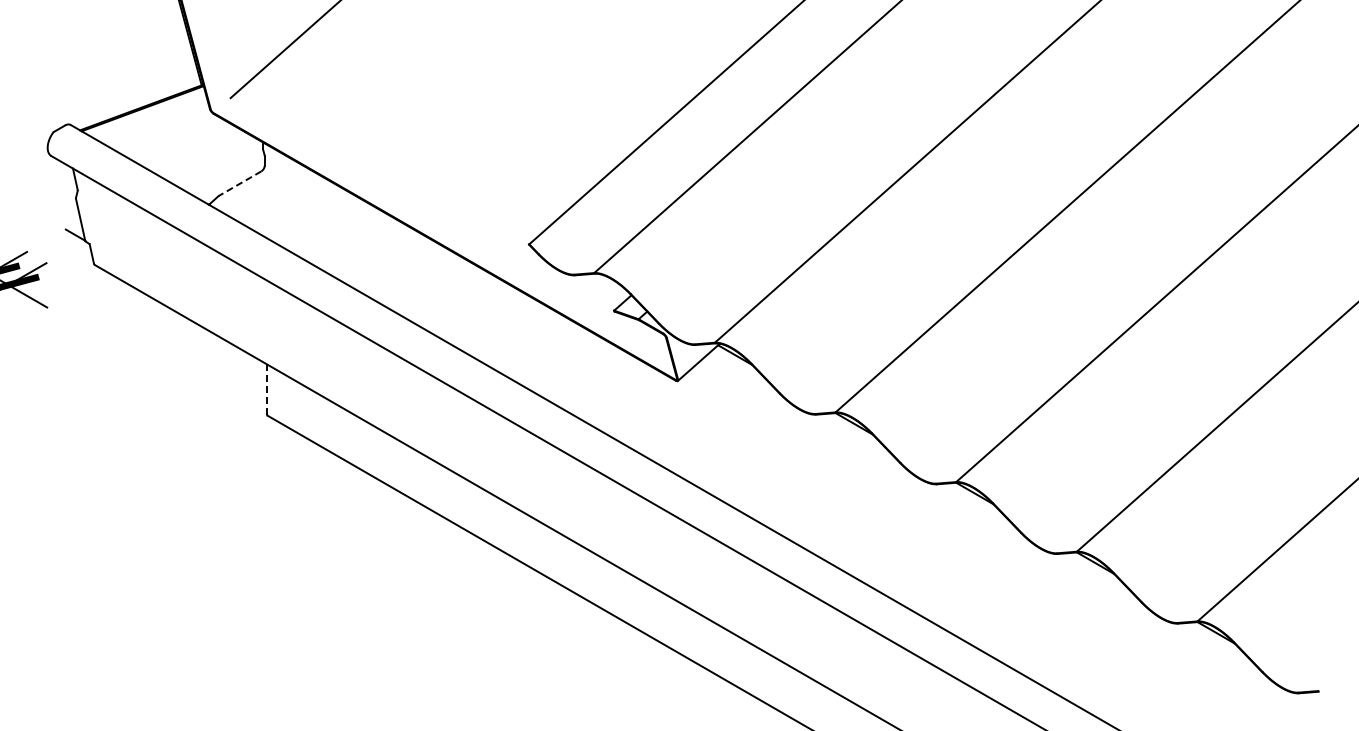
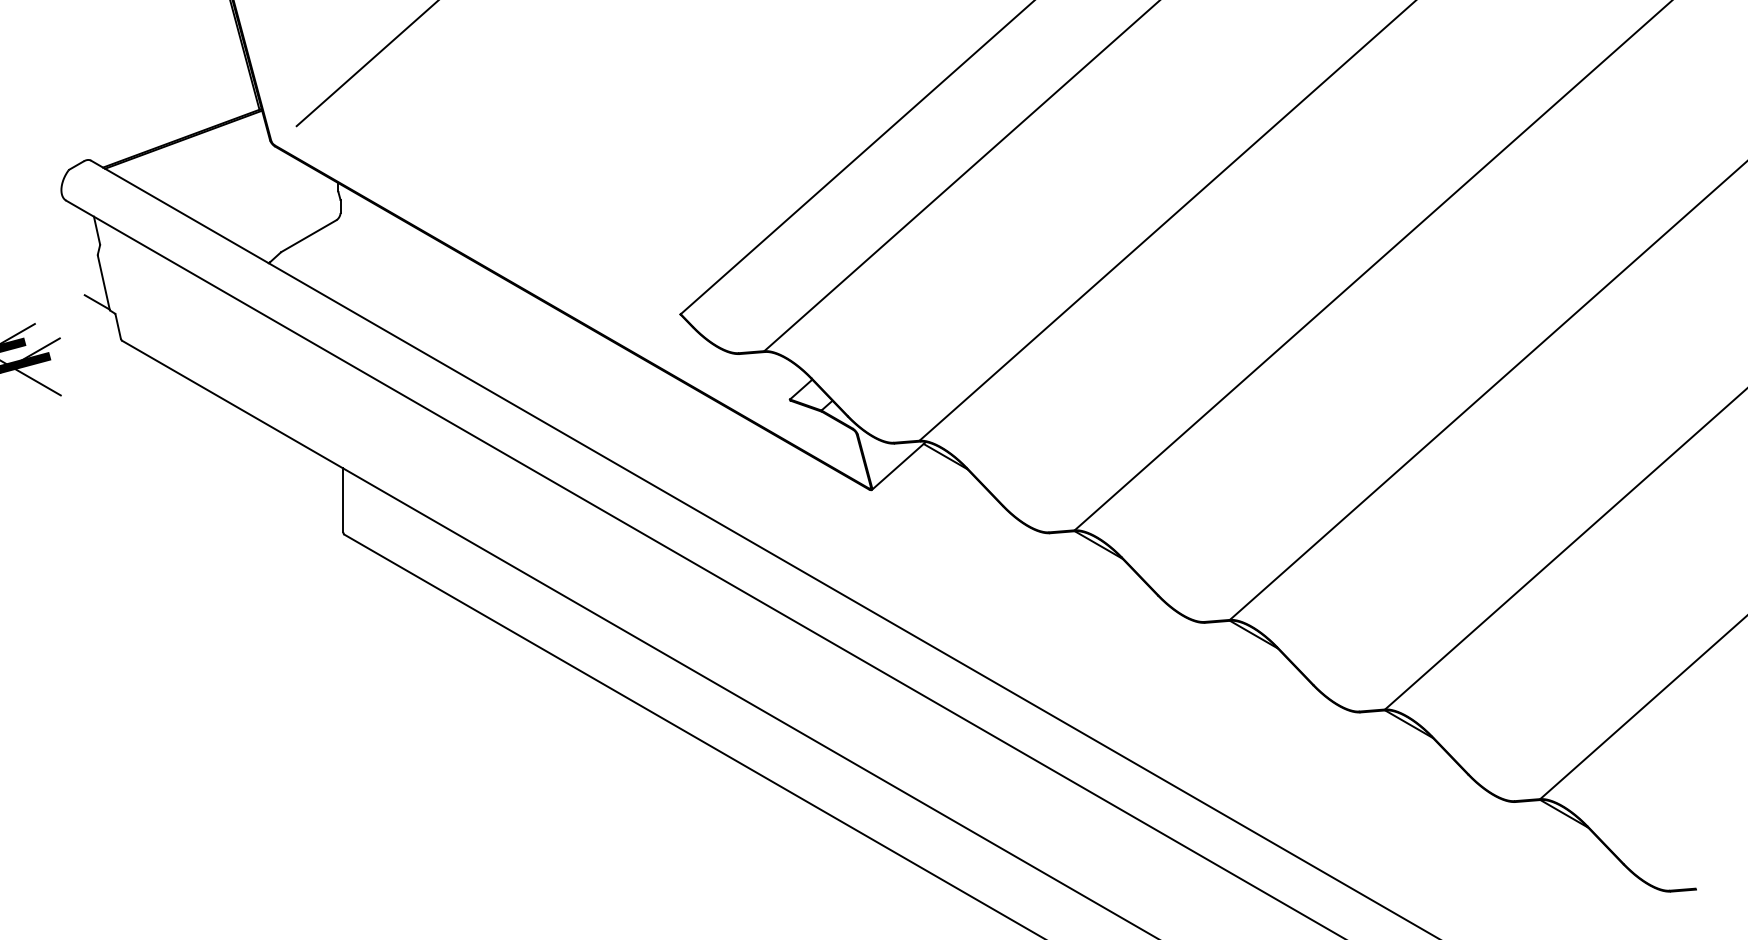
line: (240, 183) -> (309, 235), dashed -> solid
line: (266, 389) -> (342, 500), dashed -> solid

